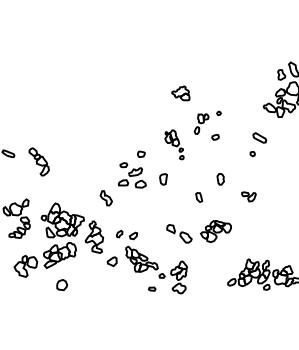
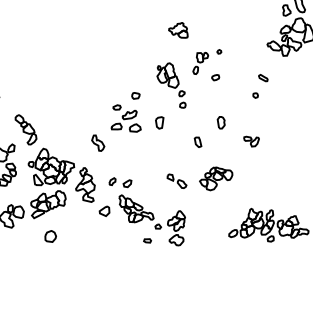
part: (259, 137) -> (262, 77), size x0.62
part: (174, 144) -> (171, 85), size x1.43
part: (38, 161) -> (25, 129), moved
part: (179, 233) -> (176, 181), size x0.71

